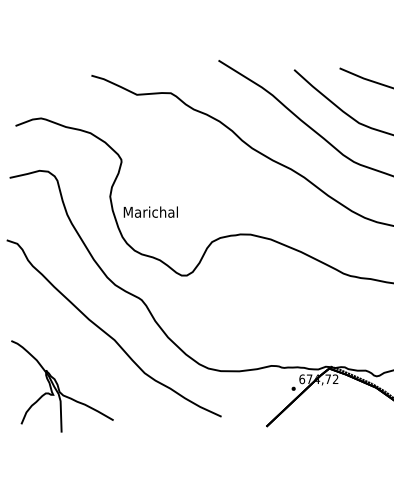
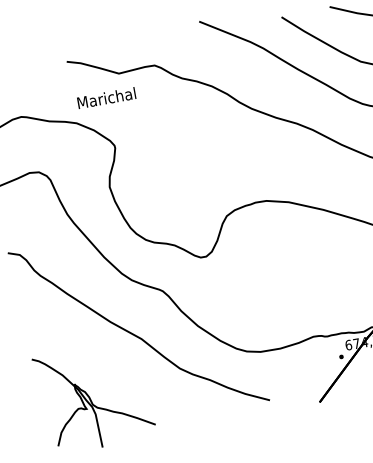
text: (150, 211) -> (106, 97), moved

